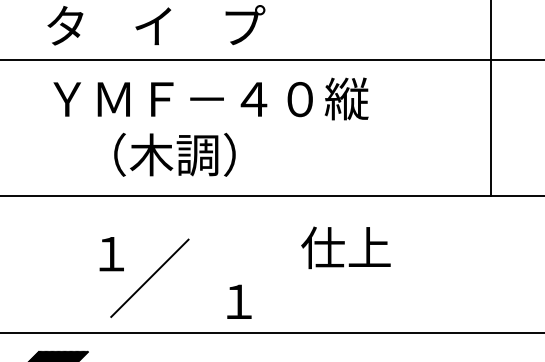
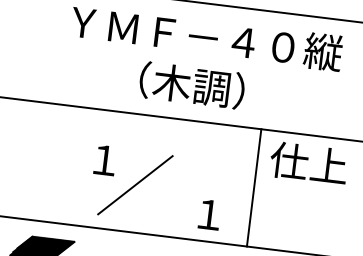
text: (174, 154) -> (191, 85), moved
text: (345, 247) -> (308, 163), moved
line: (286, 264) -> (254, 187), added

